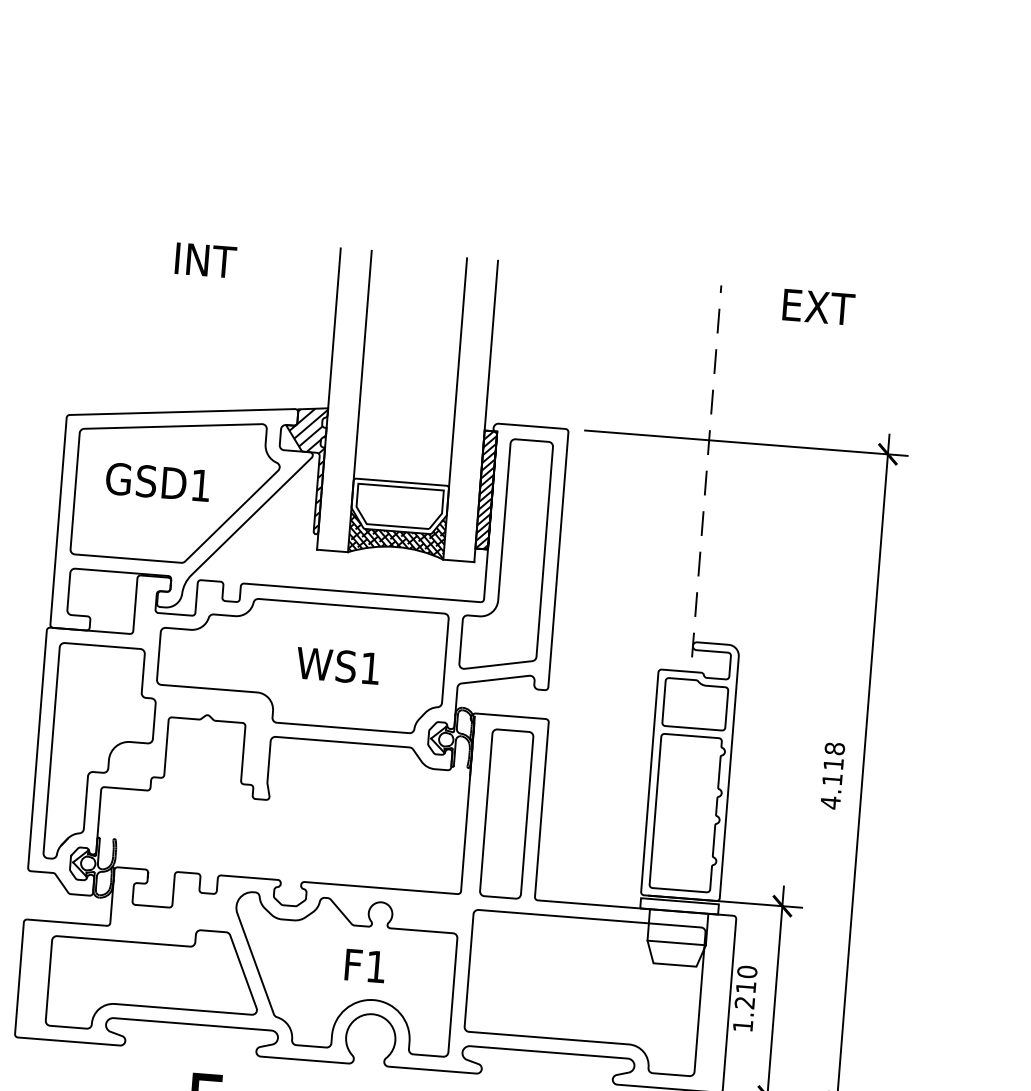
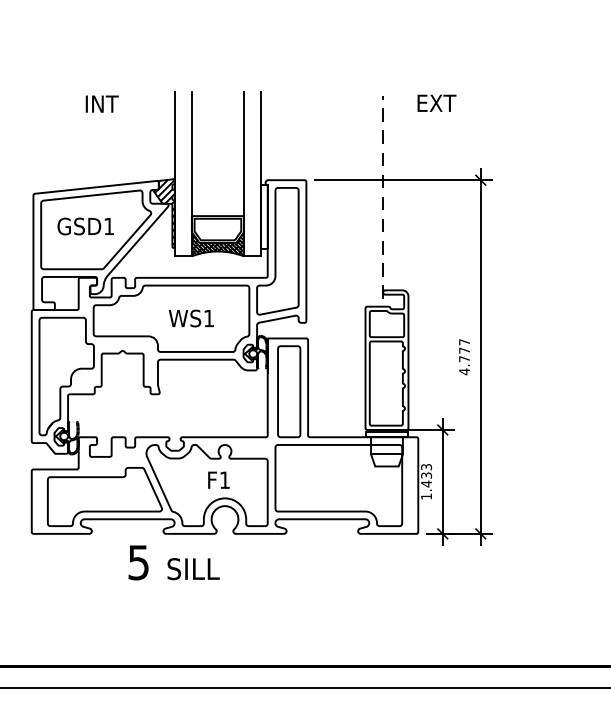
hatch: (484, 489) -> (263, 216), removed
text: (833, 763) -> (464, 350), 4.118 -> 4.777
text: (746, 987) -> (426, 475), 1.210 -> 1.433

